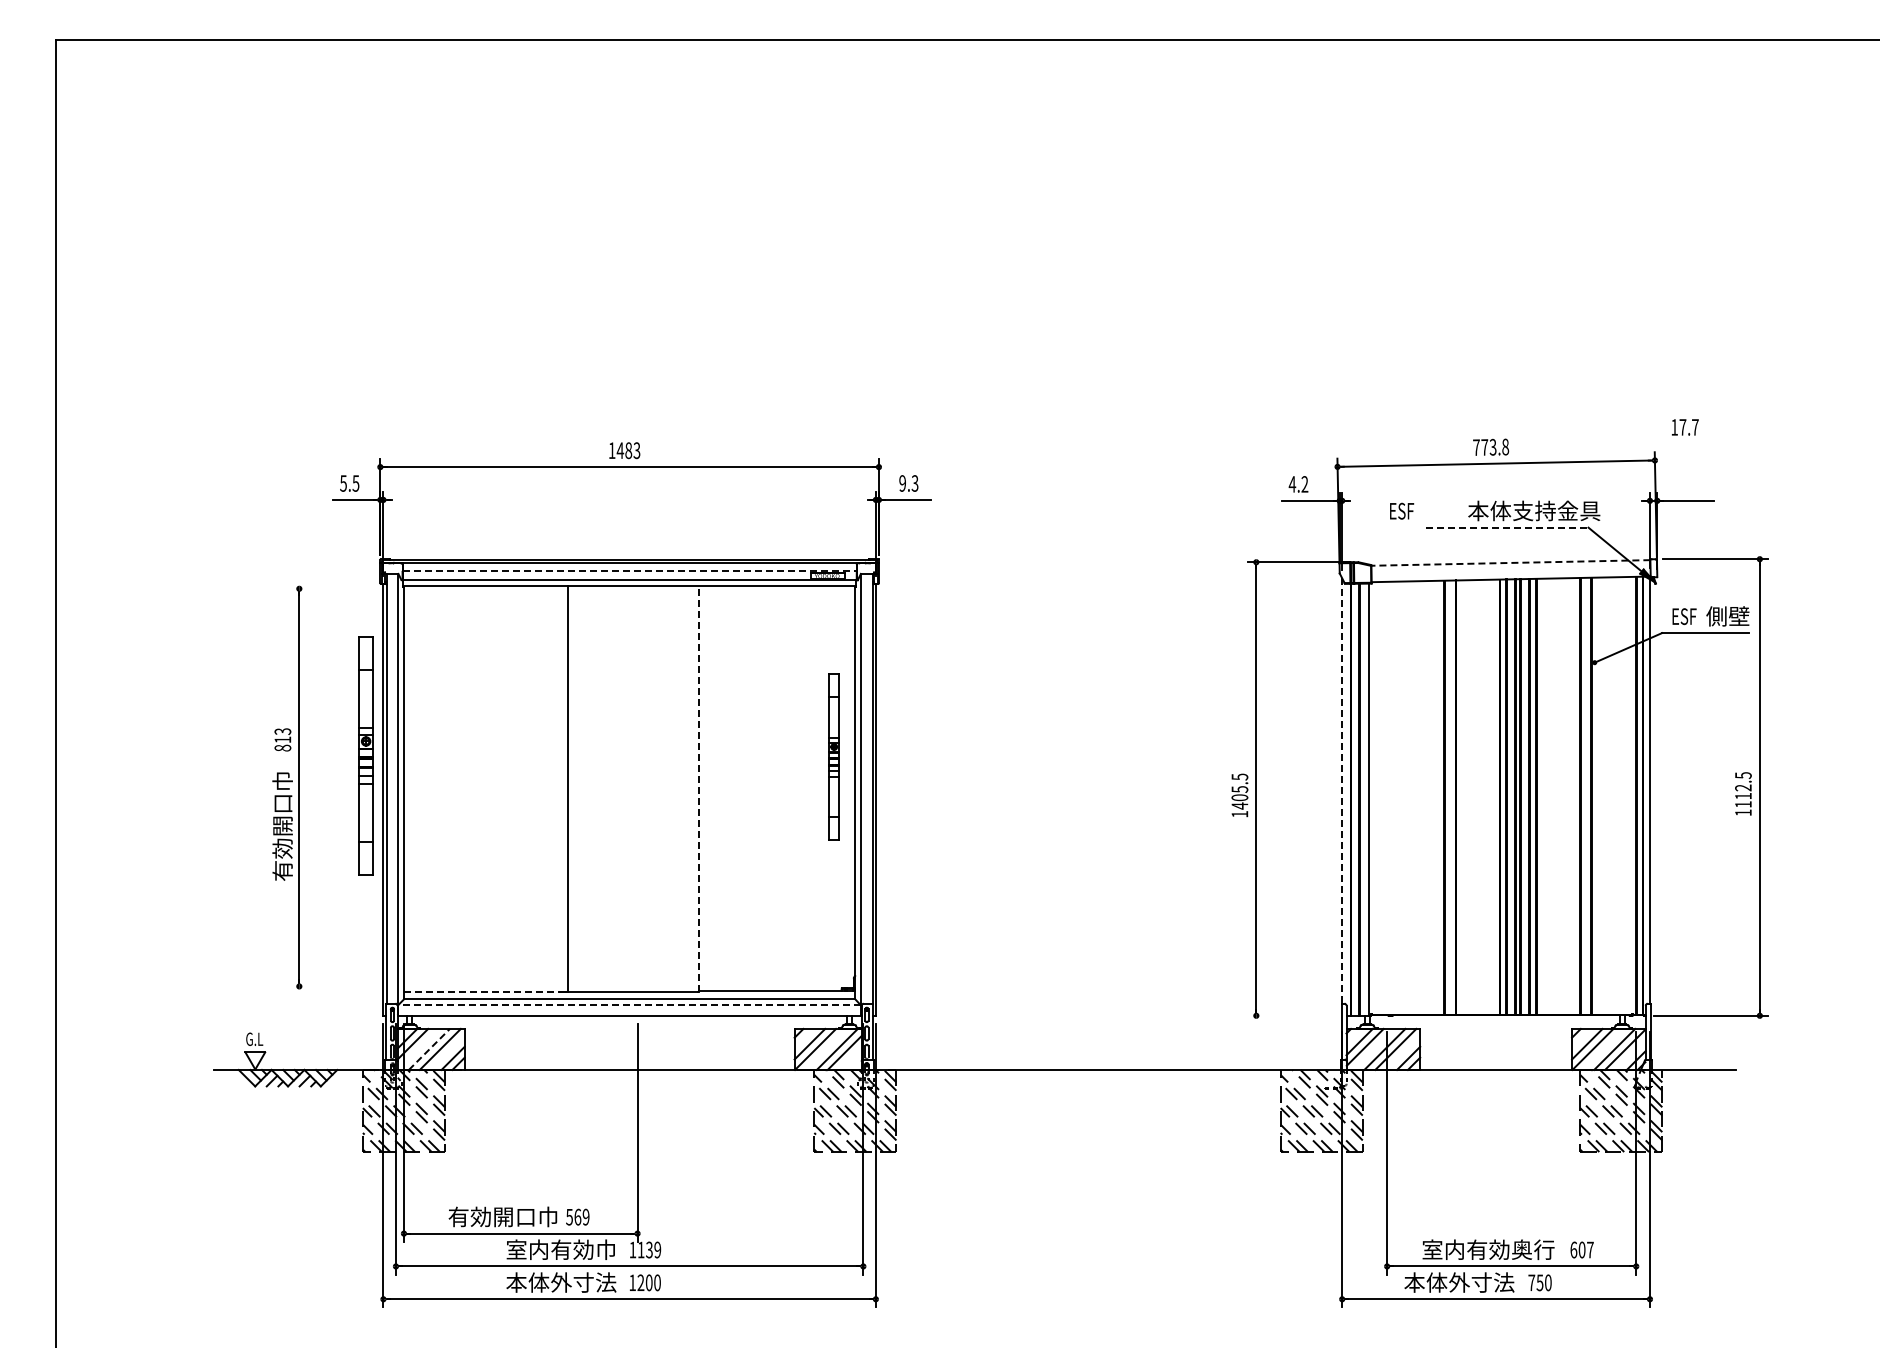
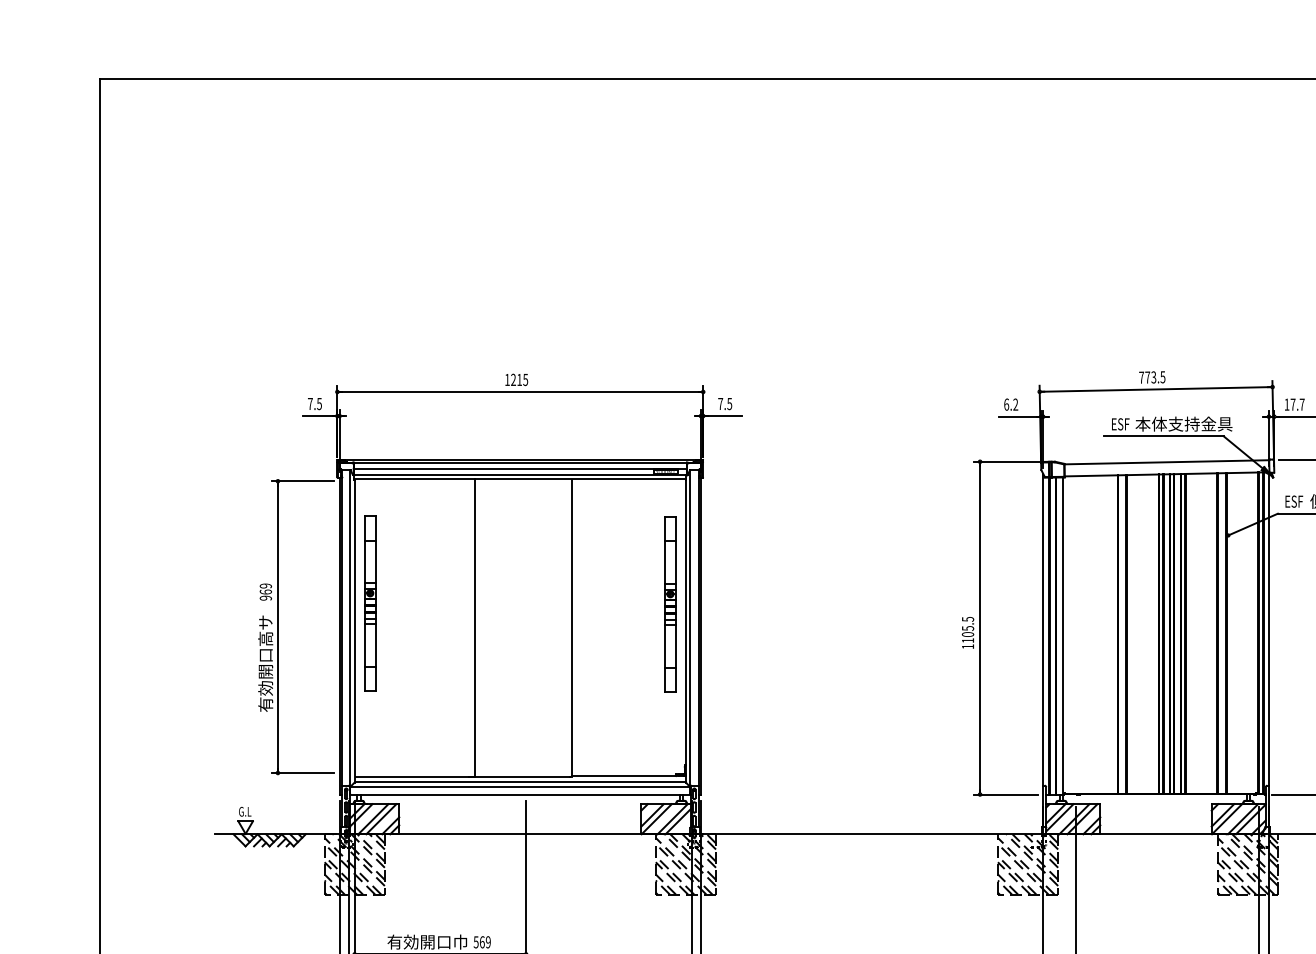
text: (1685, 427) -> (1294, 404), moved
text: (1505, 446) -> (1162, 376), 773.8 -> 773.5
text: (628, 450) -> (519, 379), 1483 -> 1215
text: (343, 483) -> (310, 403), 5.5 -> 7.5
text: (908, 483) -> (724, 403), 9.3 -> 7.5
text: (1292, 484) -> (1006, 404), 4.2 -> 6.2
text: (1402, 510) -> (1121, 423), moved
line: (1507, 527) -> (1164, 436), dashed -> solid
line: (1510, 562) -> (1166, 461), dashed -> solid
line: (630, 571) -> (520, 468), dashed -> solid
line: (333, 588) -> (303, 481), added
text: (282, 739) -> (265, 591), 813 -> 969
part: (365, 755) -> (369, 603), moved
part: (833, 756) -> (669, 604), size x1.43
line: (699, 788) -> (571, 627), dashed -> solid
line: (1342, 791) -> (1043, 629), dashed -> solid
text: (1239, 805) -> (967, 640), 1405.5 -> 1105.5
text: (282, 837) -> (265, 663), 有効開口巾 -> 有効開口高サ
line: (333, 986) -> (303, 773), added
line: (484, 992) -> (413, 777), dashed -> solid
line: (629, 1004) -> (520, 786), dashed -> solid
line: (1291, 1015) -> (1005, 794), added
line: (429, 1049) -> (373, 819), dashed -> solid

